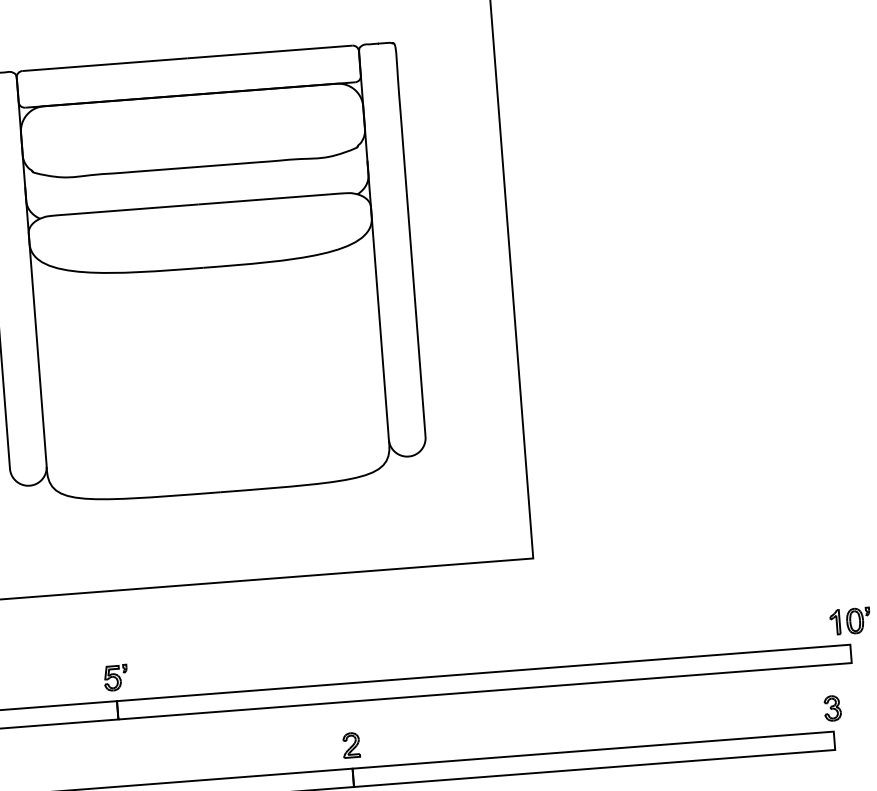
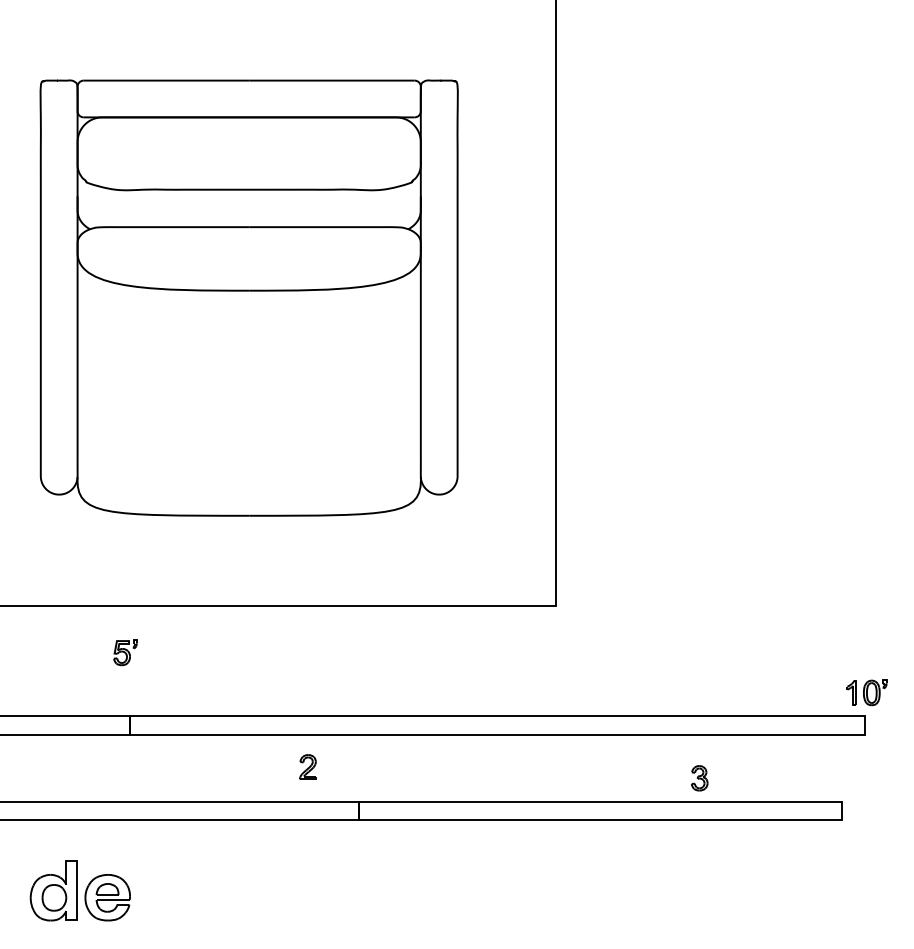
part: (115, 677) -> (125, 652), moved
part: (832, 708) -> (699, 778), moved
part: (350, 744) -> (307, 766), moved

